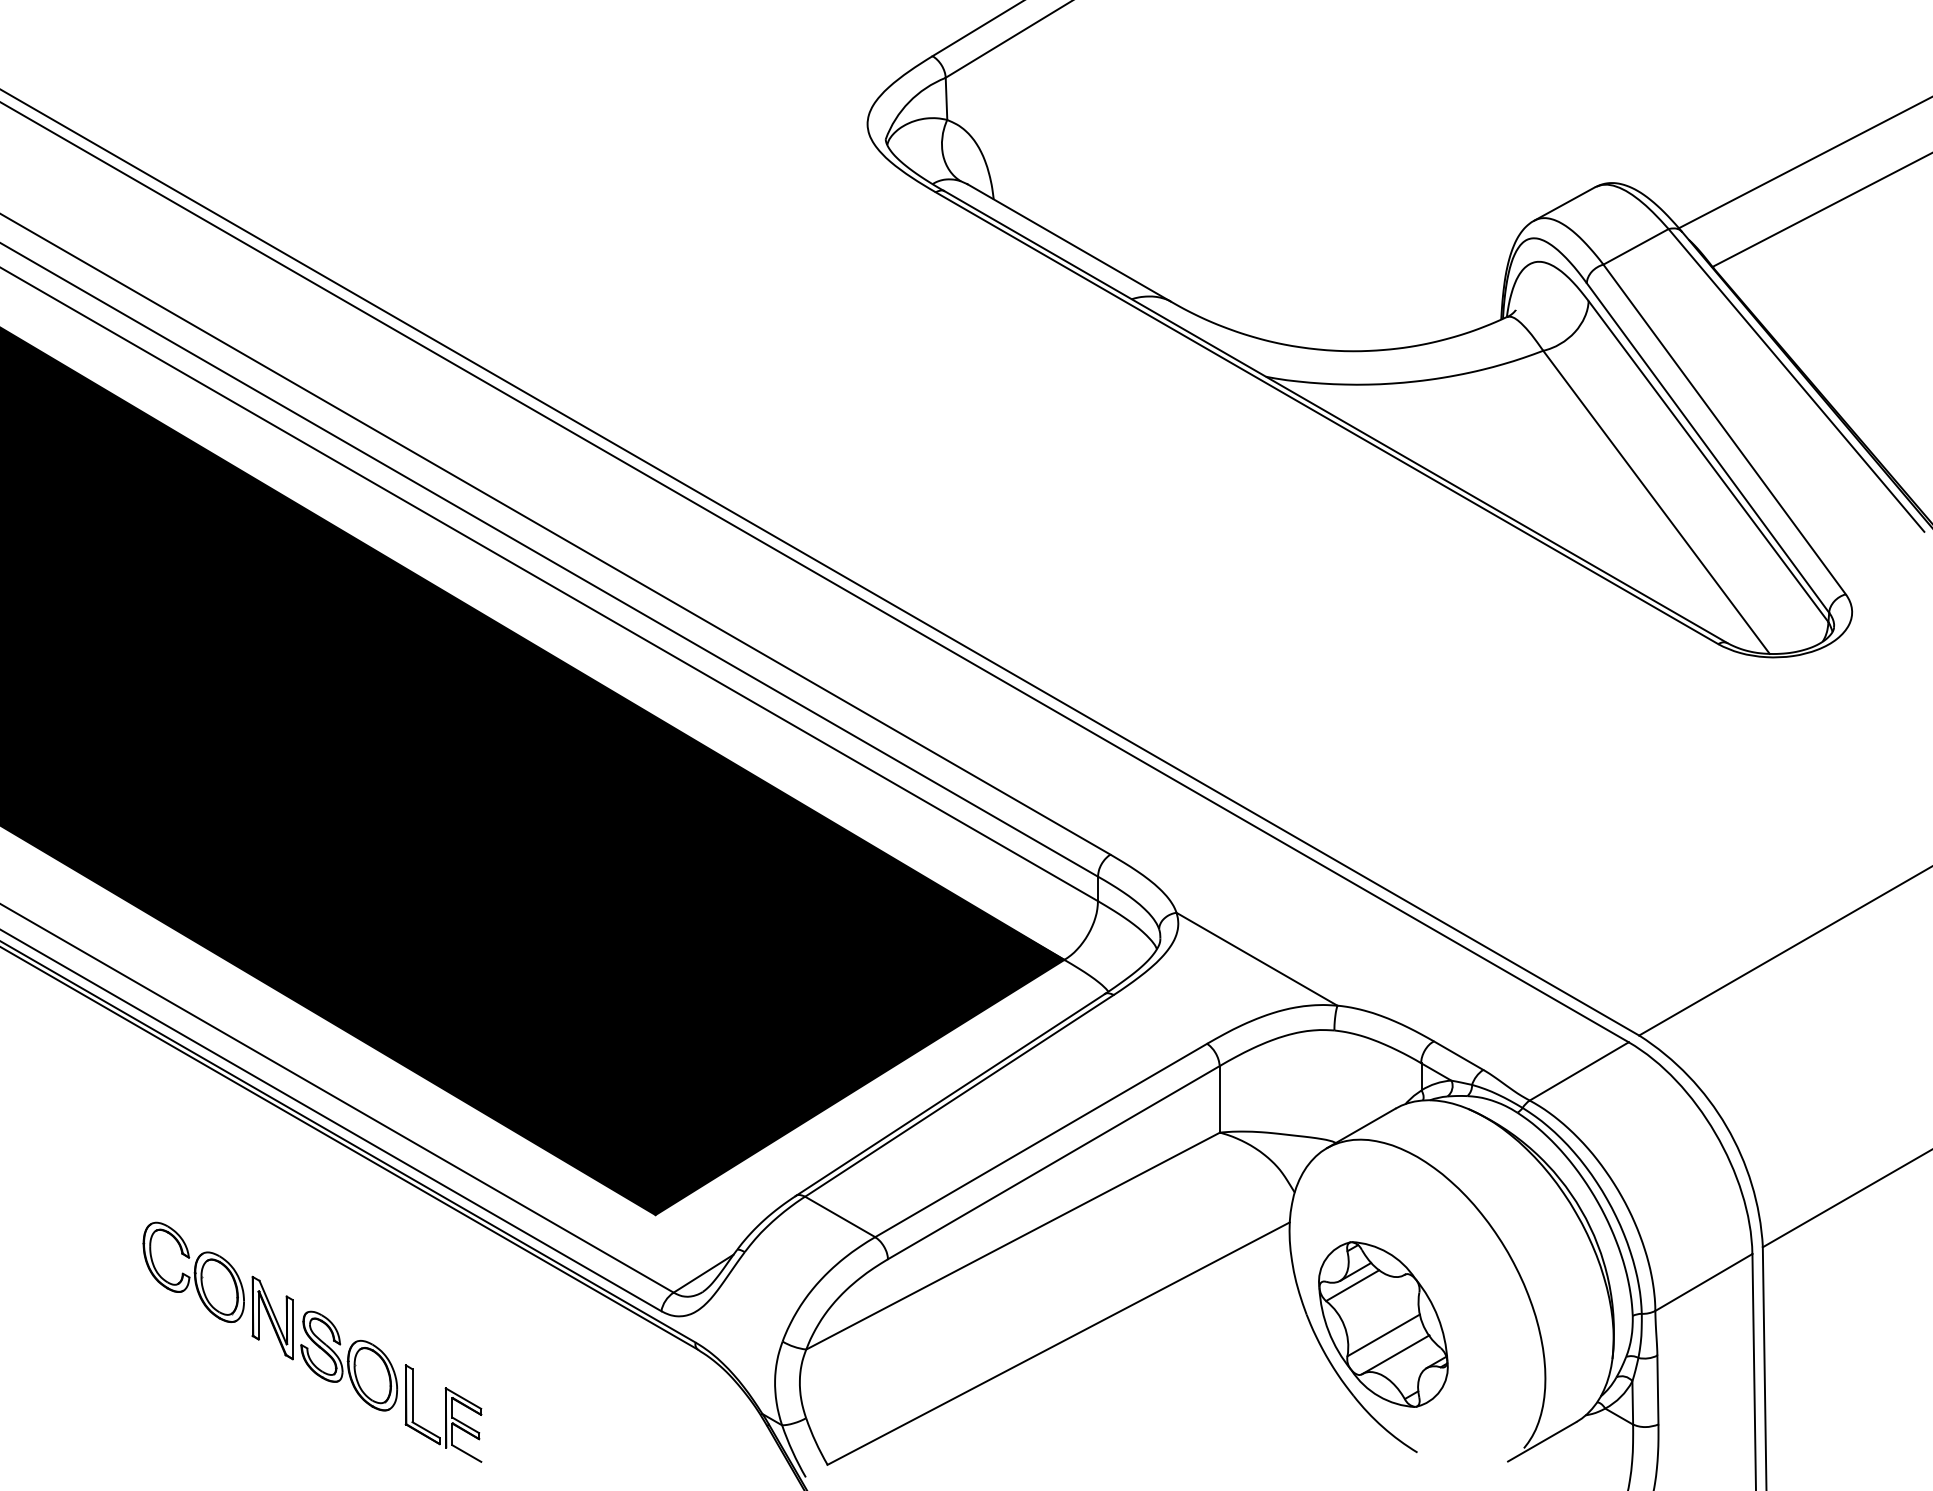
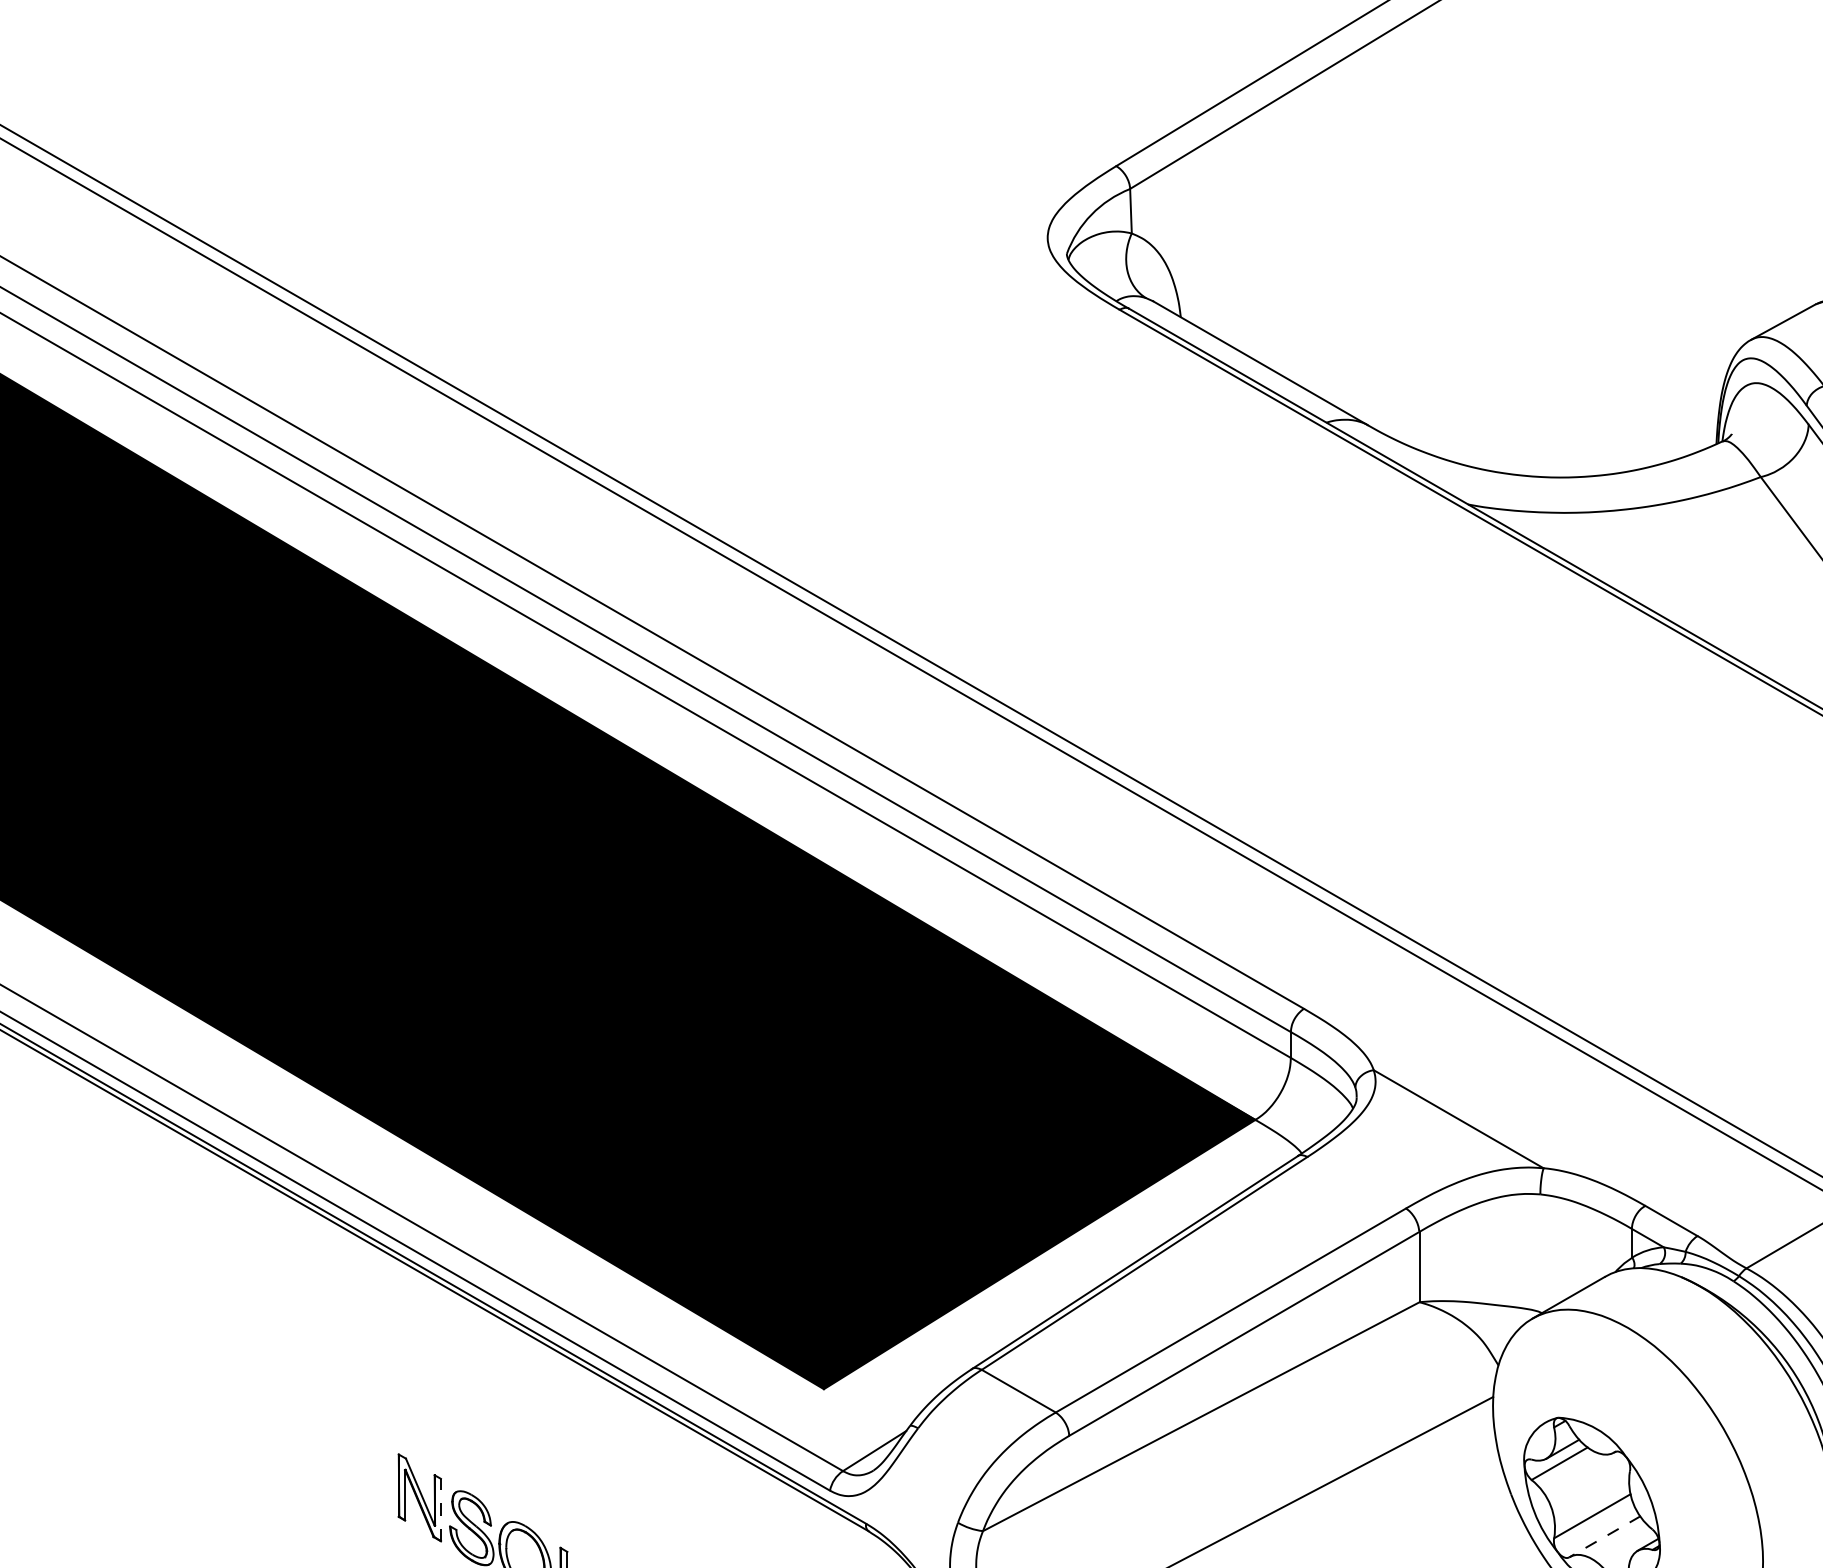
part: (193, 1271) -> (336, 1448), removed
line: (292, 1329) -> (440, 1509), solid -> dashed
line: (1395, 1354) -> (1604, 1536), solid -> dashed

